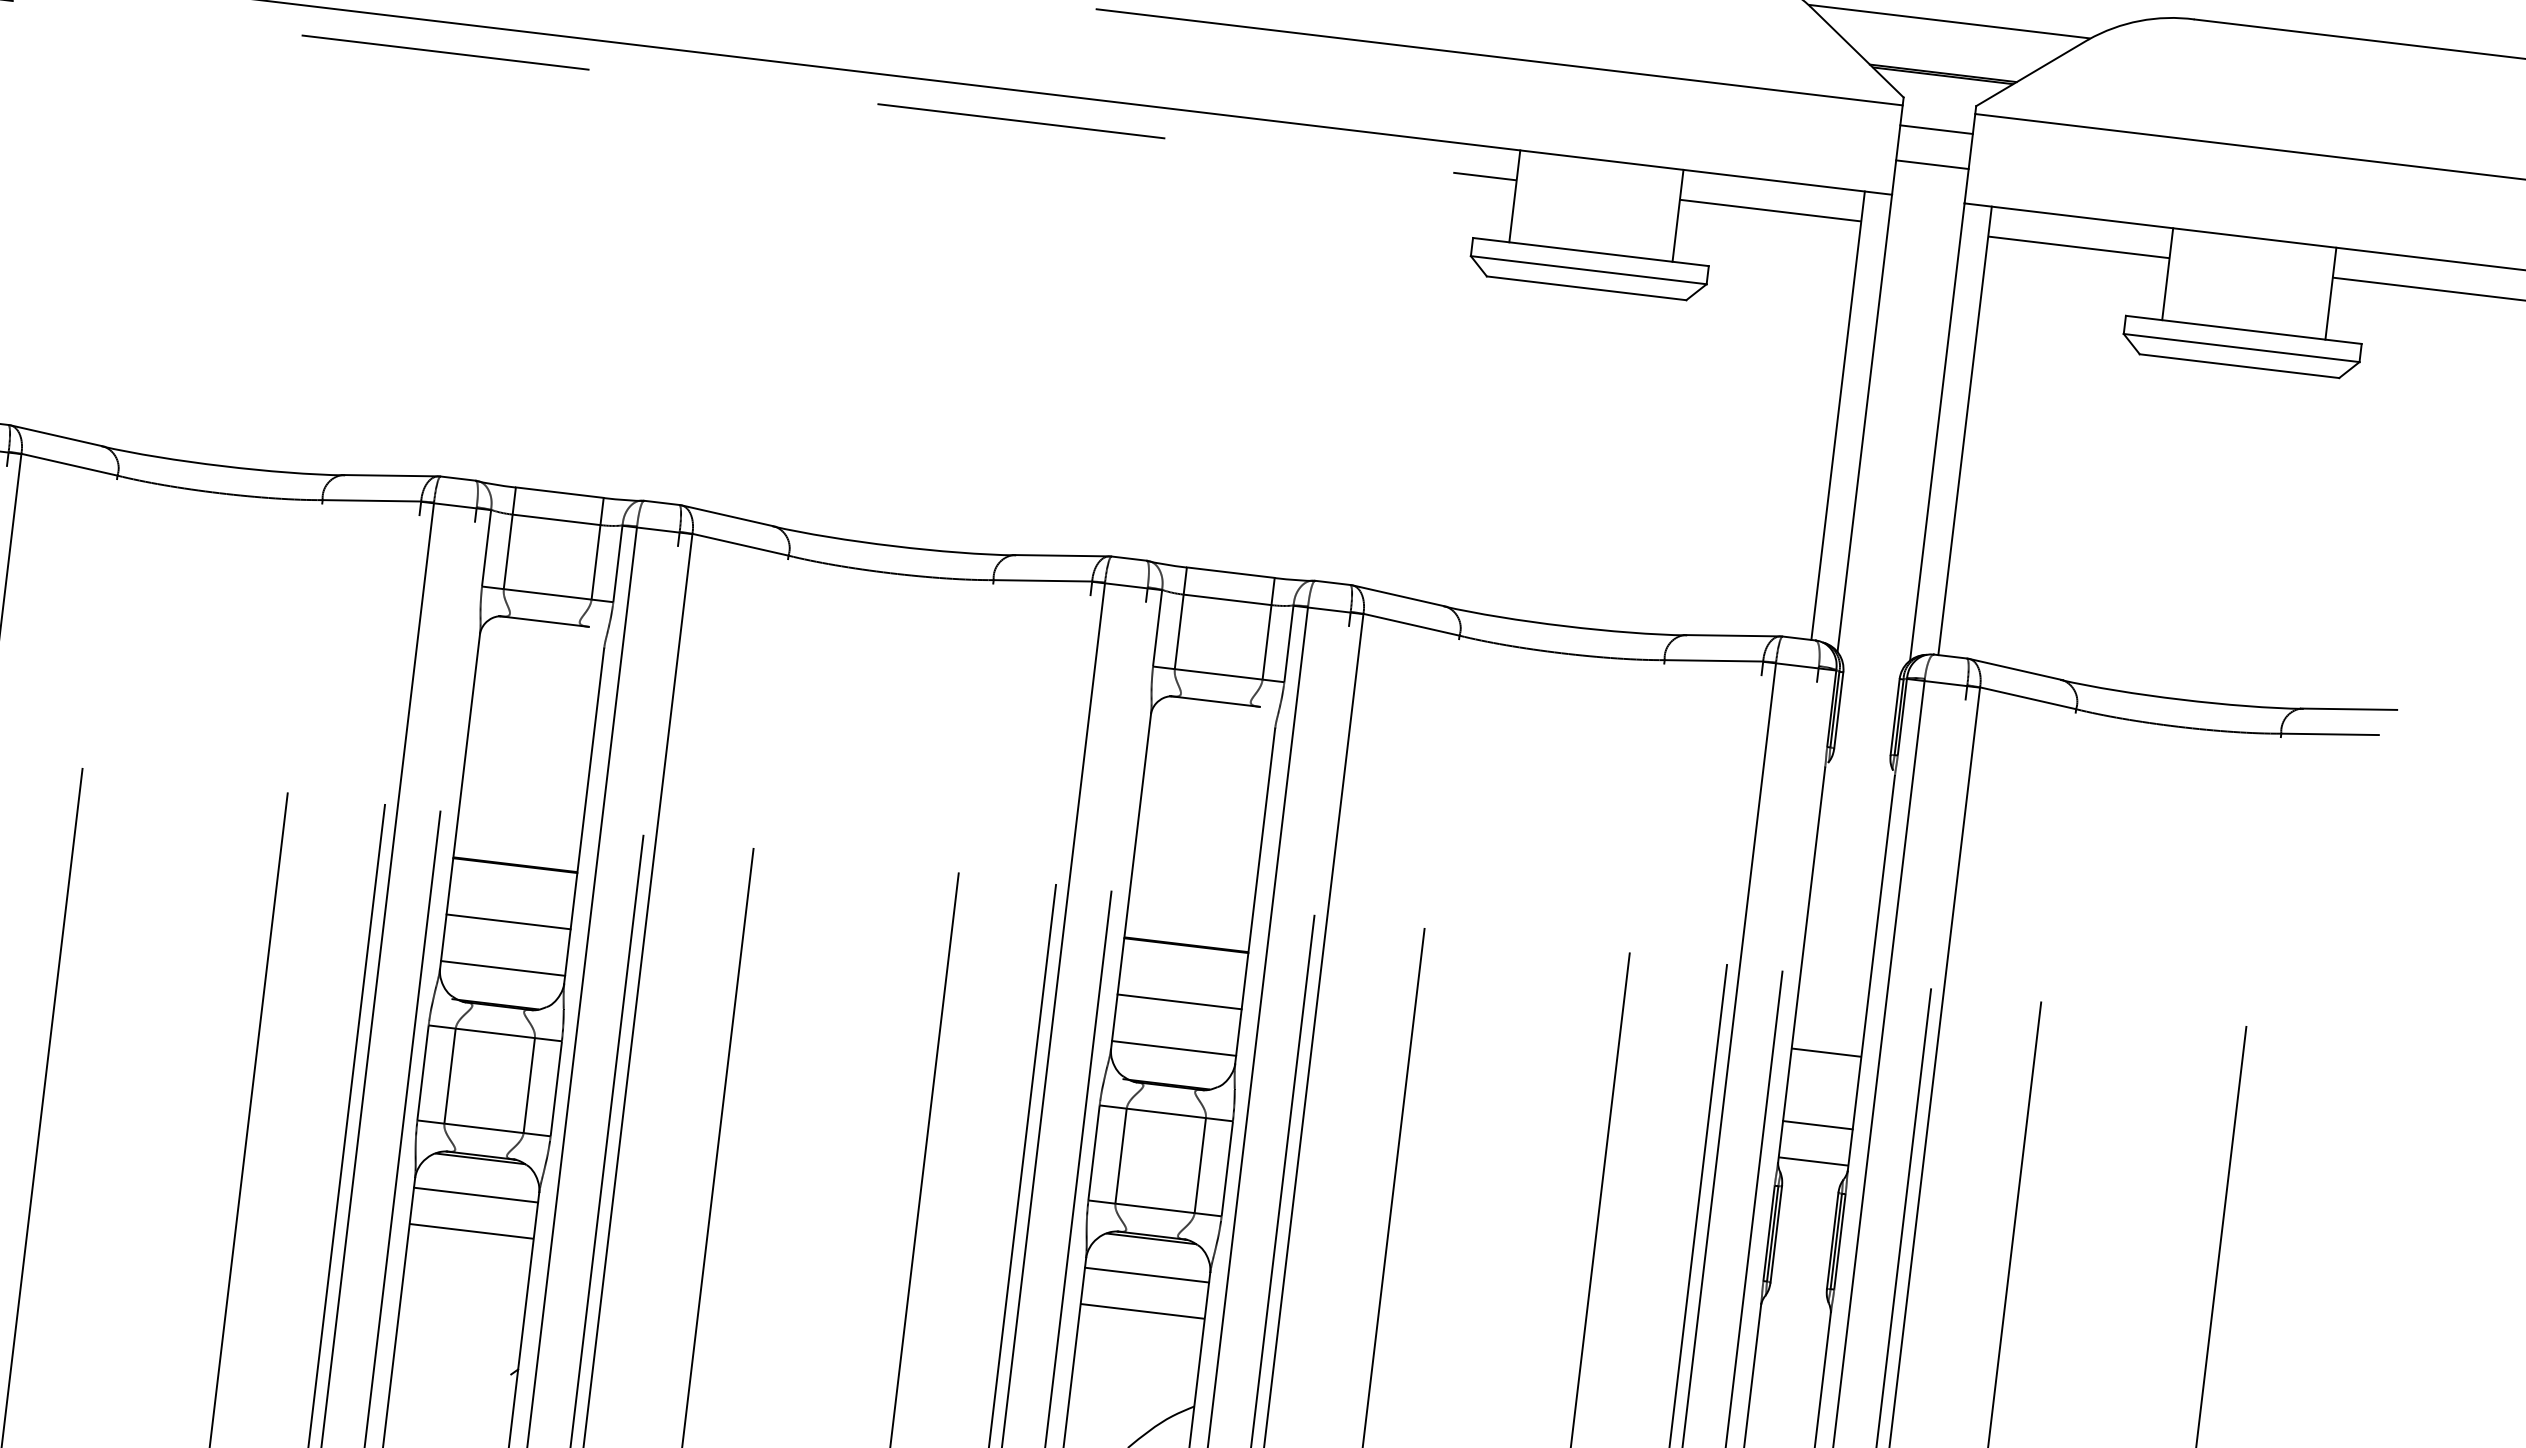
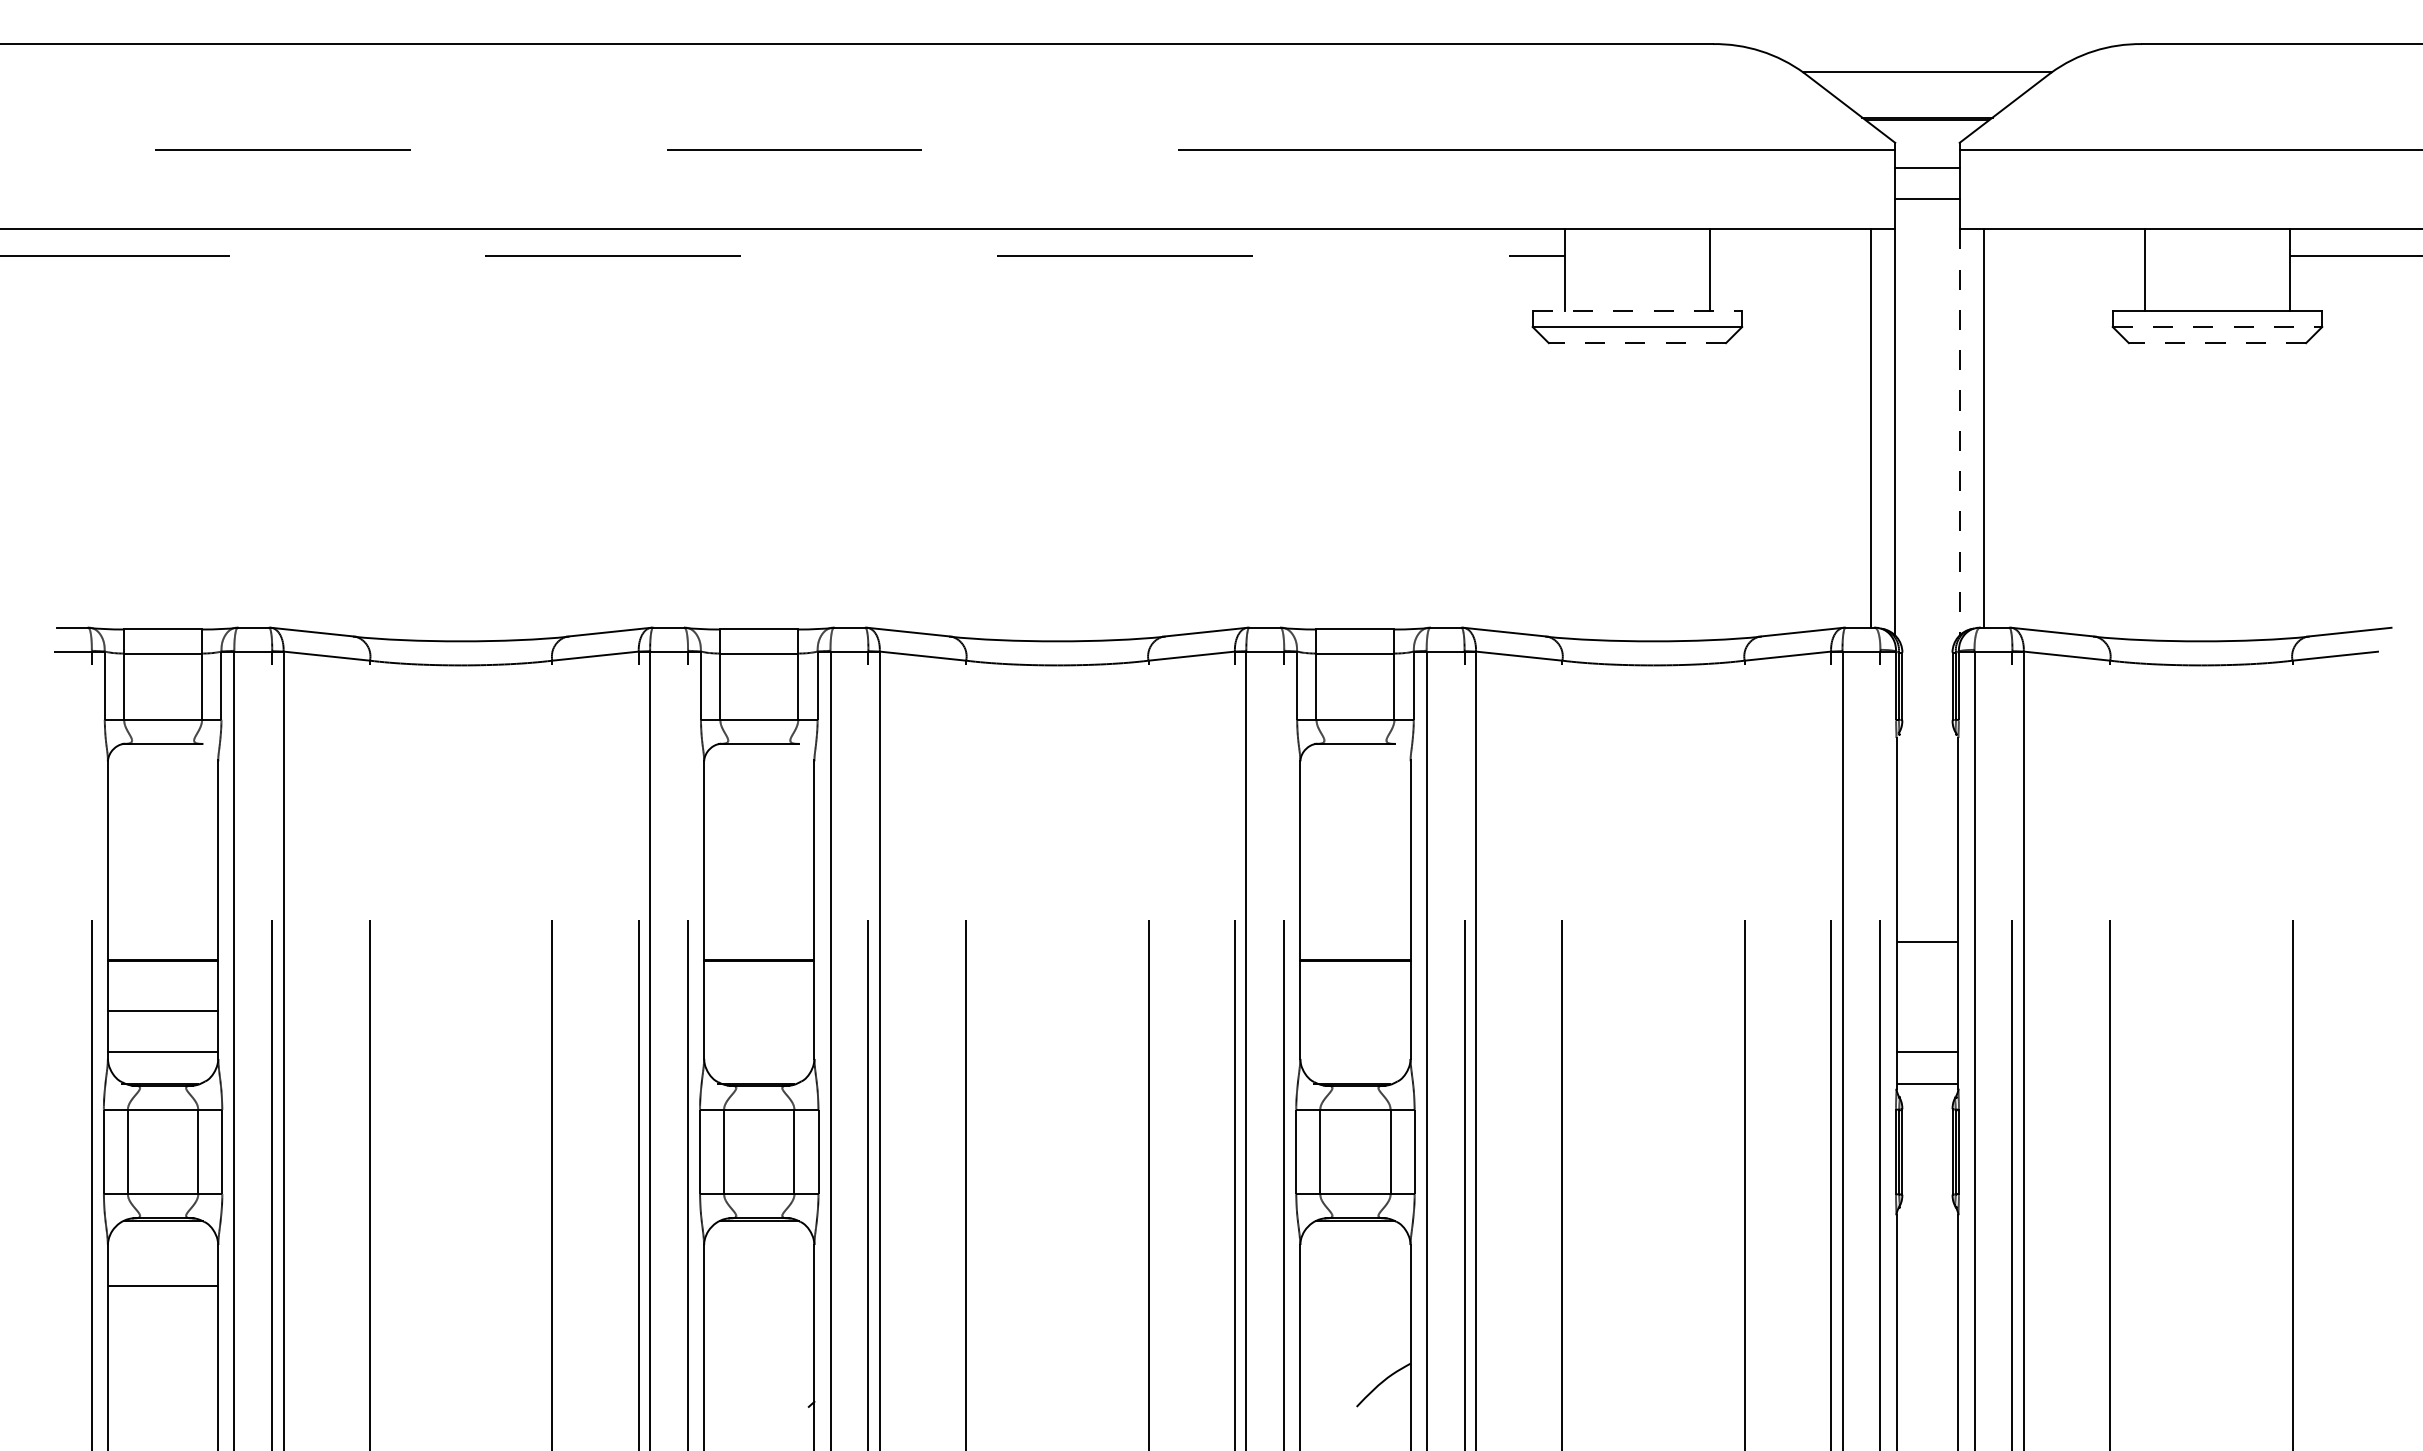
line: (1770, 210) -> (1790, 255), removed
line: (2077, 246) -> (2063, 255), removed
line: (1591, 251) -> (1637, 310), solid -> dashed
line: (1586, 288) -> (1637, 343), solid -> dashed
line: (2241, 348) -> (2217, 327), solid -> dashed
line: (2239, 366) -> (2217, 343), solid -> dashed
line: (1937, 432) -> (1959, 432), solid -> dashed
line: (508, 921) -> (759, 1010), removed
line: (503, 968) -> (759, 1052), removed
line: (1179, 1001) -> (1355, 1010), removed
line: (1174, 1048) -> (1355, 1052), removed
line: (1826, 1052) -> (1927, 941), moved
line: (476, 1195) -> (759, 1253), removed
line: (472, 1231) -> (759, 1285), removed
line: (1147, 1275) -> (1355, 1253), removed
line: (1142, 1311) -> (1355, 1285), removed

